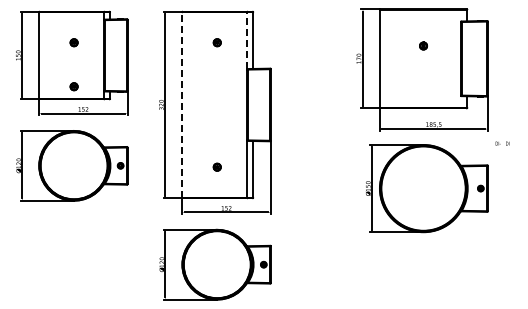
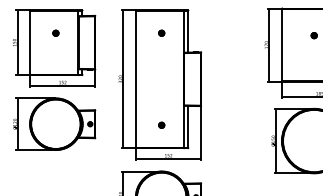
line: (247, 40) -> (184, 31), dashed -> solid
part: (73, 86) -> (55, 65), removed
line: (182, 105) -> (136, 79), dashed -> solid

